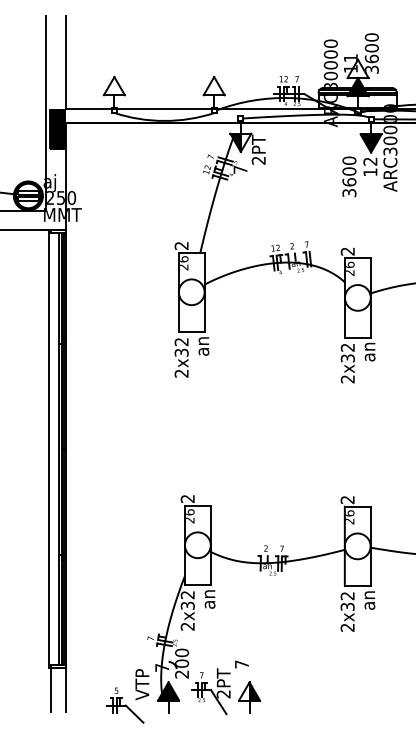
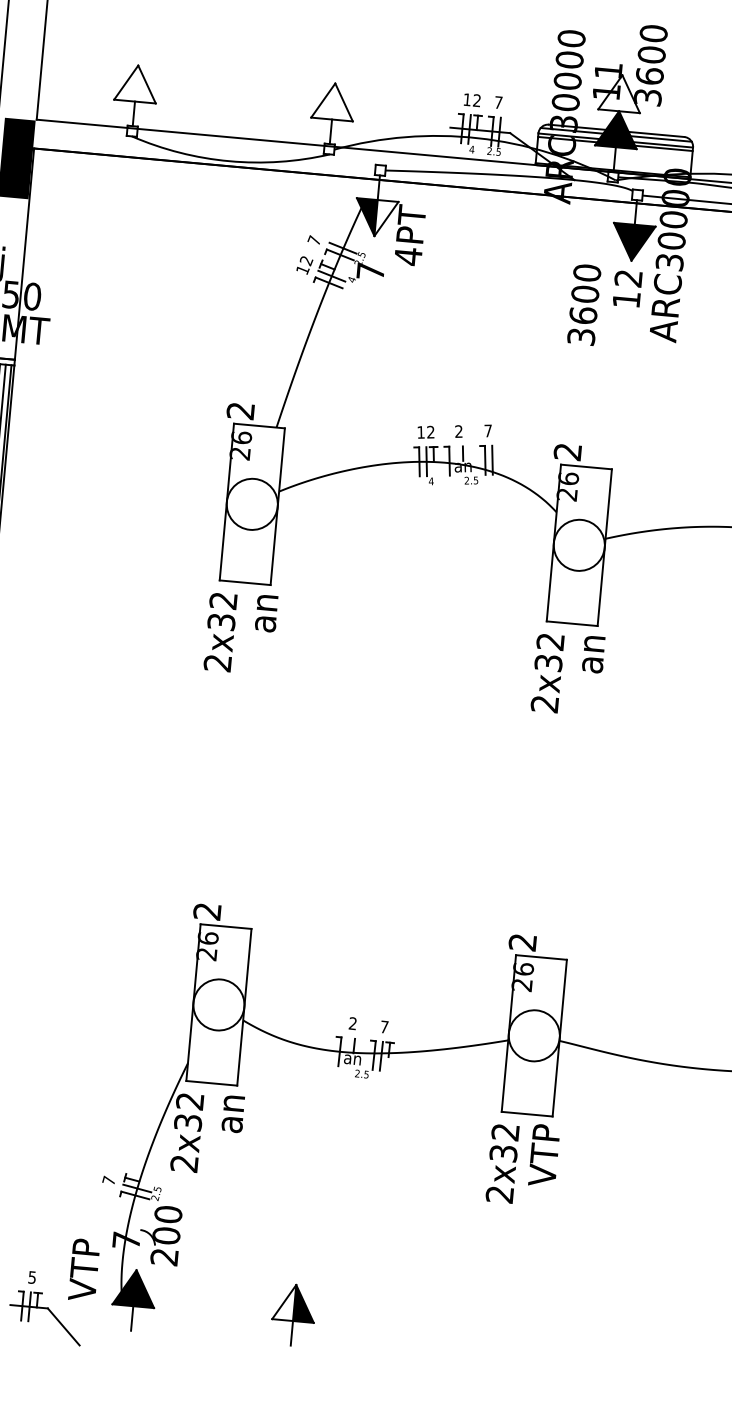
text: (258, 160) -> (407, 256), 2PT -> 4PT
text: (368, 605) -> (544, 1154), an -> VTP
part: (219, 687) -> (236, 1289), removed

